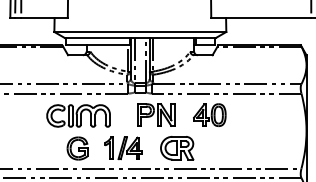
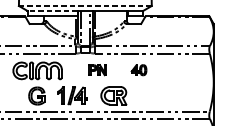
line: (140, 32) -> (85, 6), solid -> dashed
line: (97, 38) -> (52, 11), solid -> dashed
part: (156, 114) -> (97, 69), size x0.6
part: (209, 114) -> (138, 69), size x0.6

